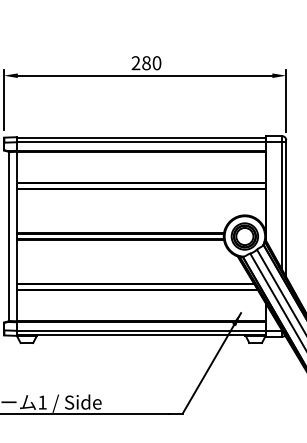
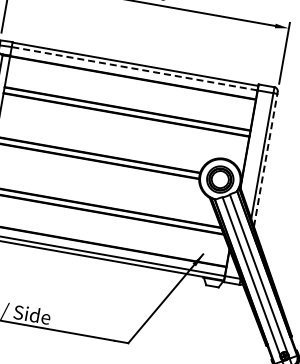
line: (141, 142) -> (134, 69), solid -> dashed
line: (286, 209) -> (265, 160), solid -> dashed

